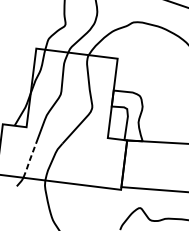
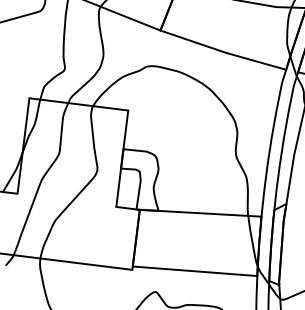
line: (29, 161) -> (21, 235), dashed -> solid

